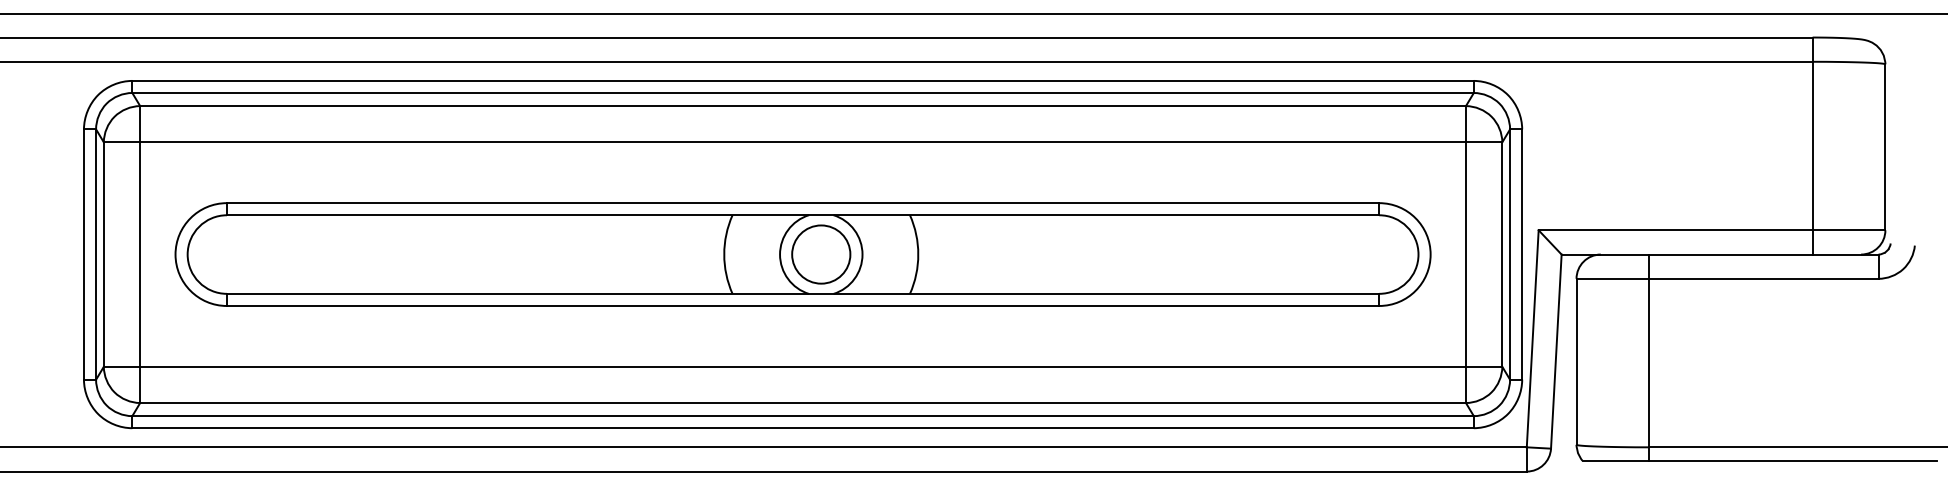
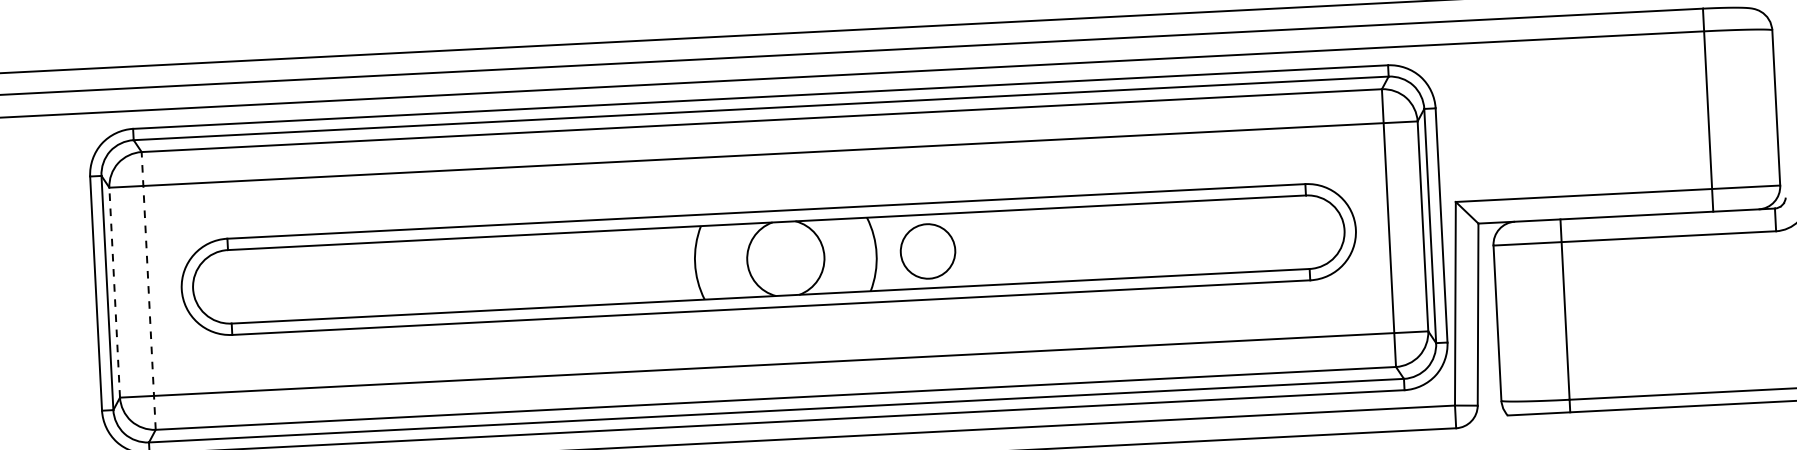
line: (103, 254) -> (114, 292), solid -> dashed
line: (140, 254) -> (148, 290), solid -> dashed
circle: (821, 254) -> (928, 251), moved

